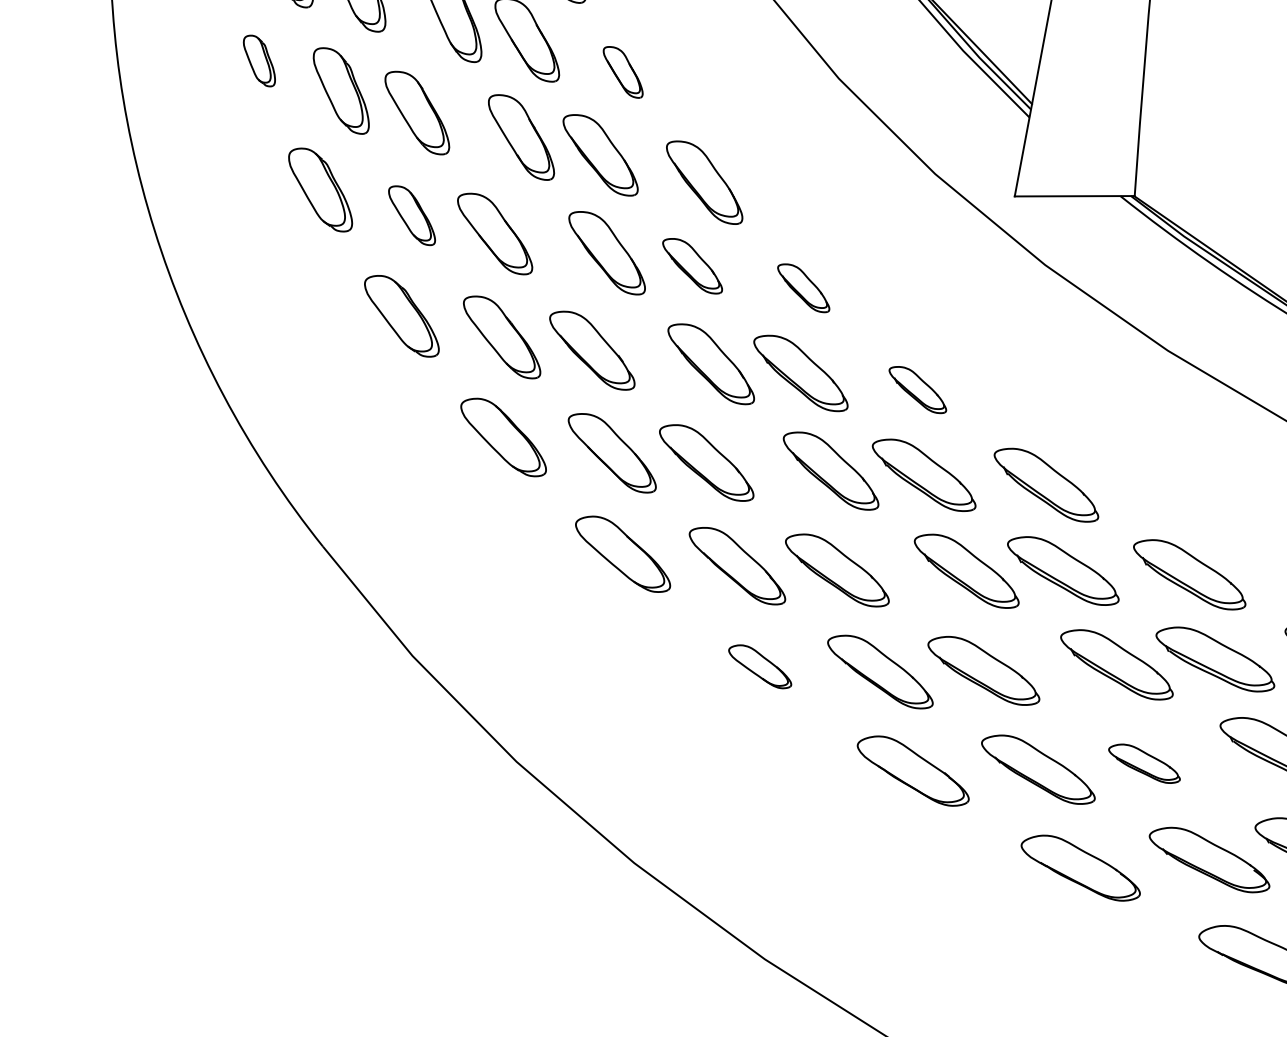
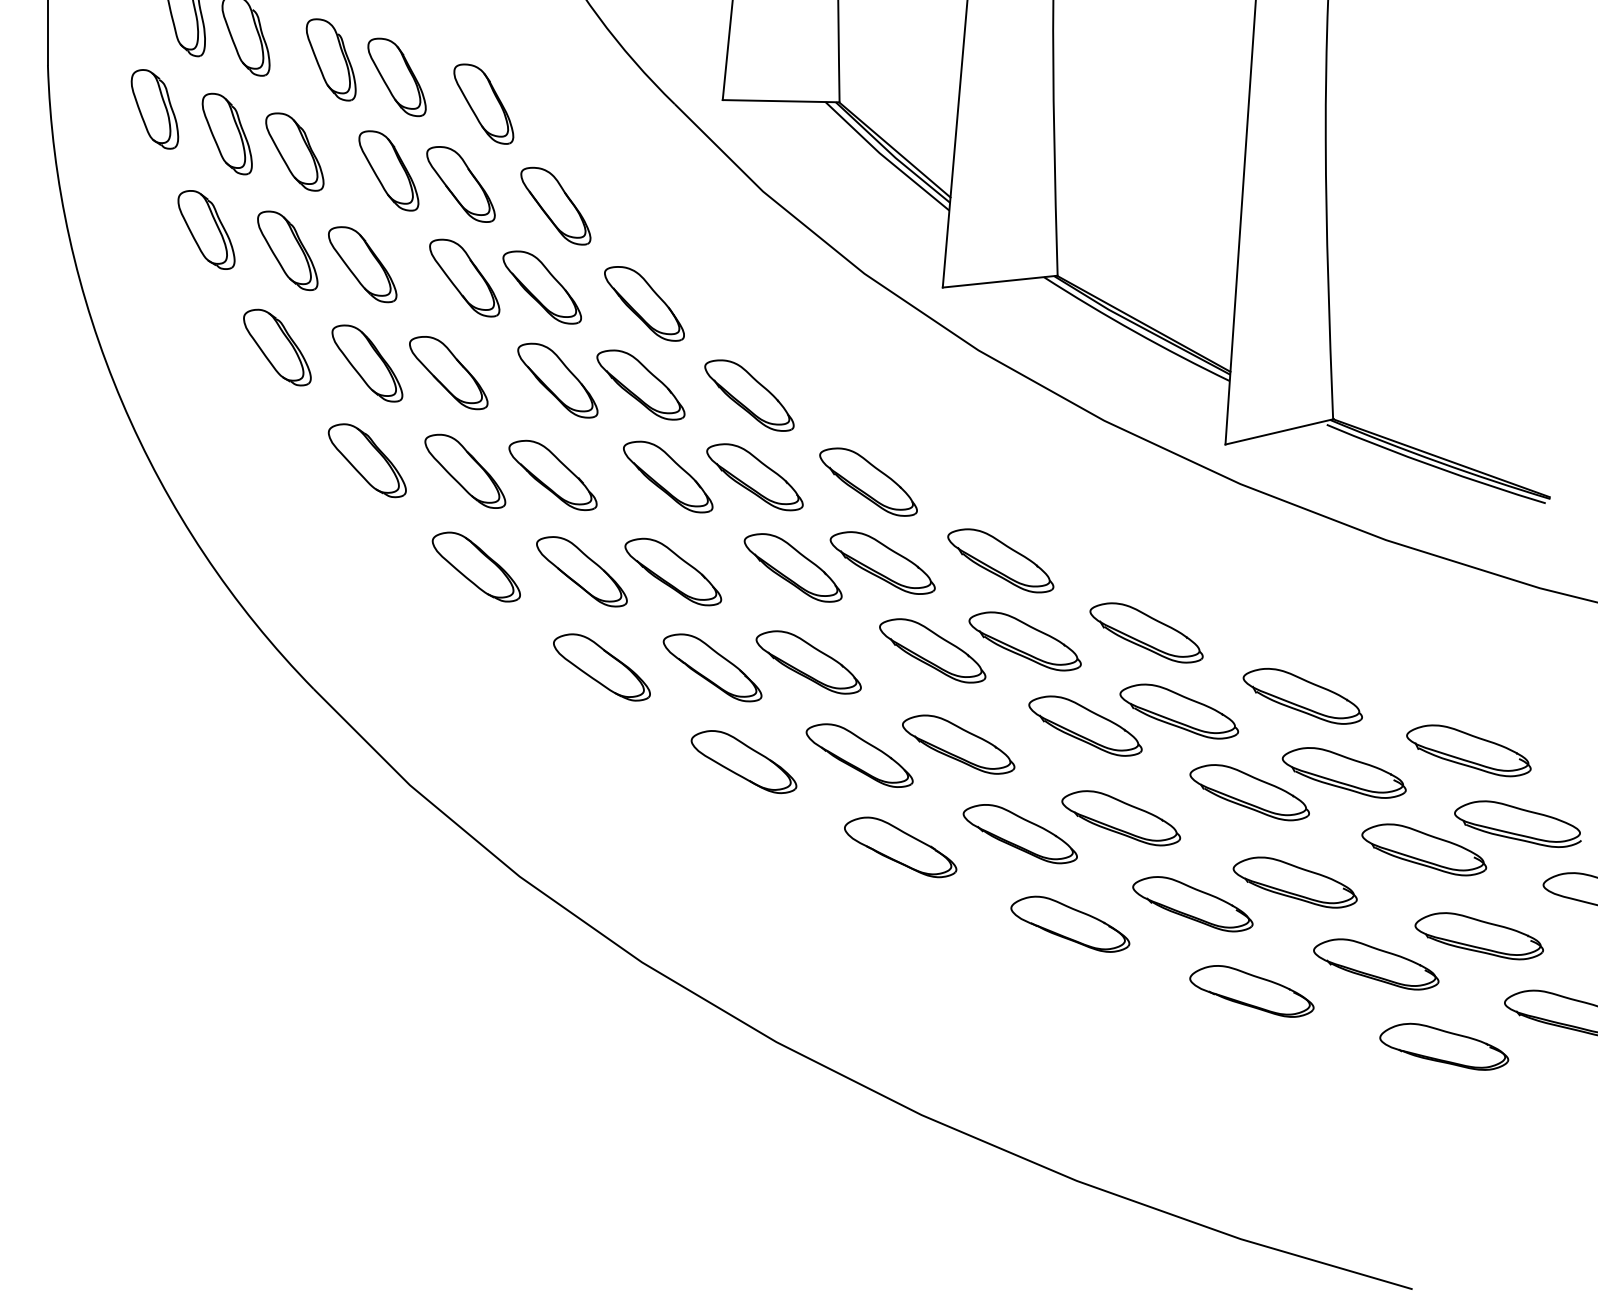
part: (259, 60) -> (206, 229), size x1.67
part: (622, 71) -> (555, 205), size x1.67
part: (412, 215) -> (367, 363), size x1.43
part: (692, 265) -> (640, 384), size x1.43
part: (803, 288) -> (749, 395), size x1.67
part: (917, 389) -> (868, 481), size x1.67
part: (759, 666) -> (743, 762), size x1.67
part: (1144, 763) -> (1121, 818), size x1.67

